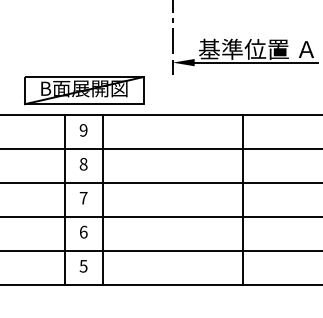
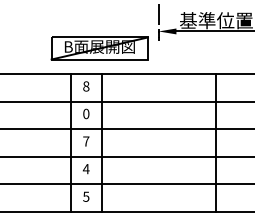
part: (84, 90) -> (99, 48), moved
text: (83, 130) -> (86, 86), 9 -> 8
text: (83, 164) -> (86, 114), 8 -> 0
text: (83, 231) -> (86, 168), 6 -> 4

